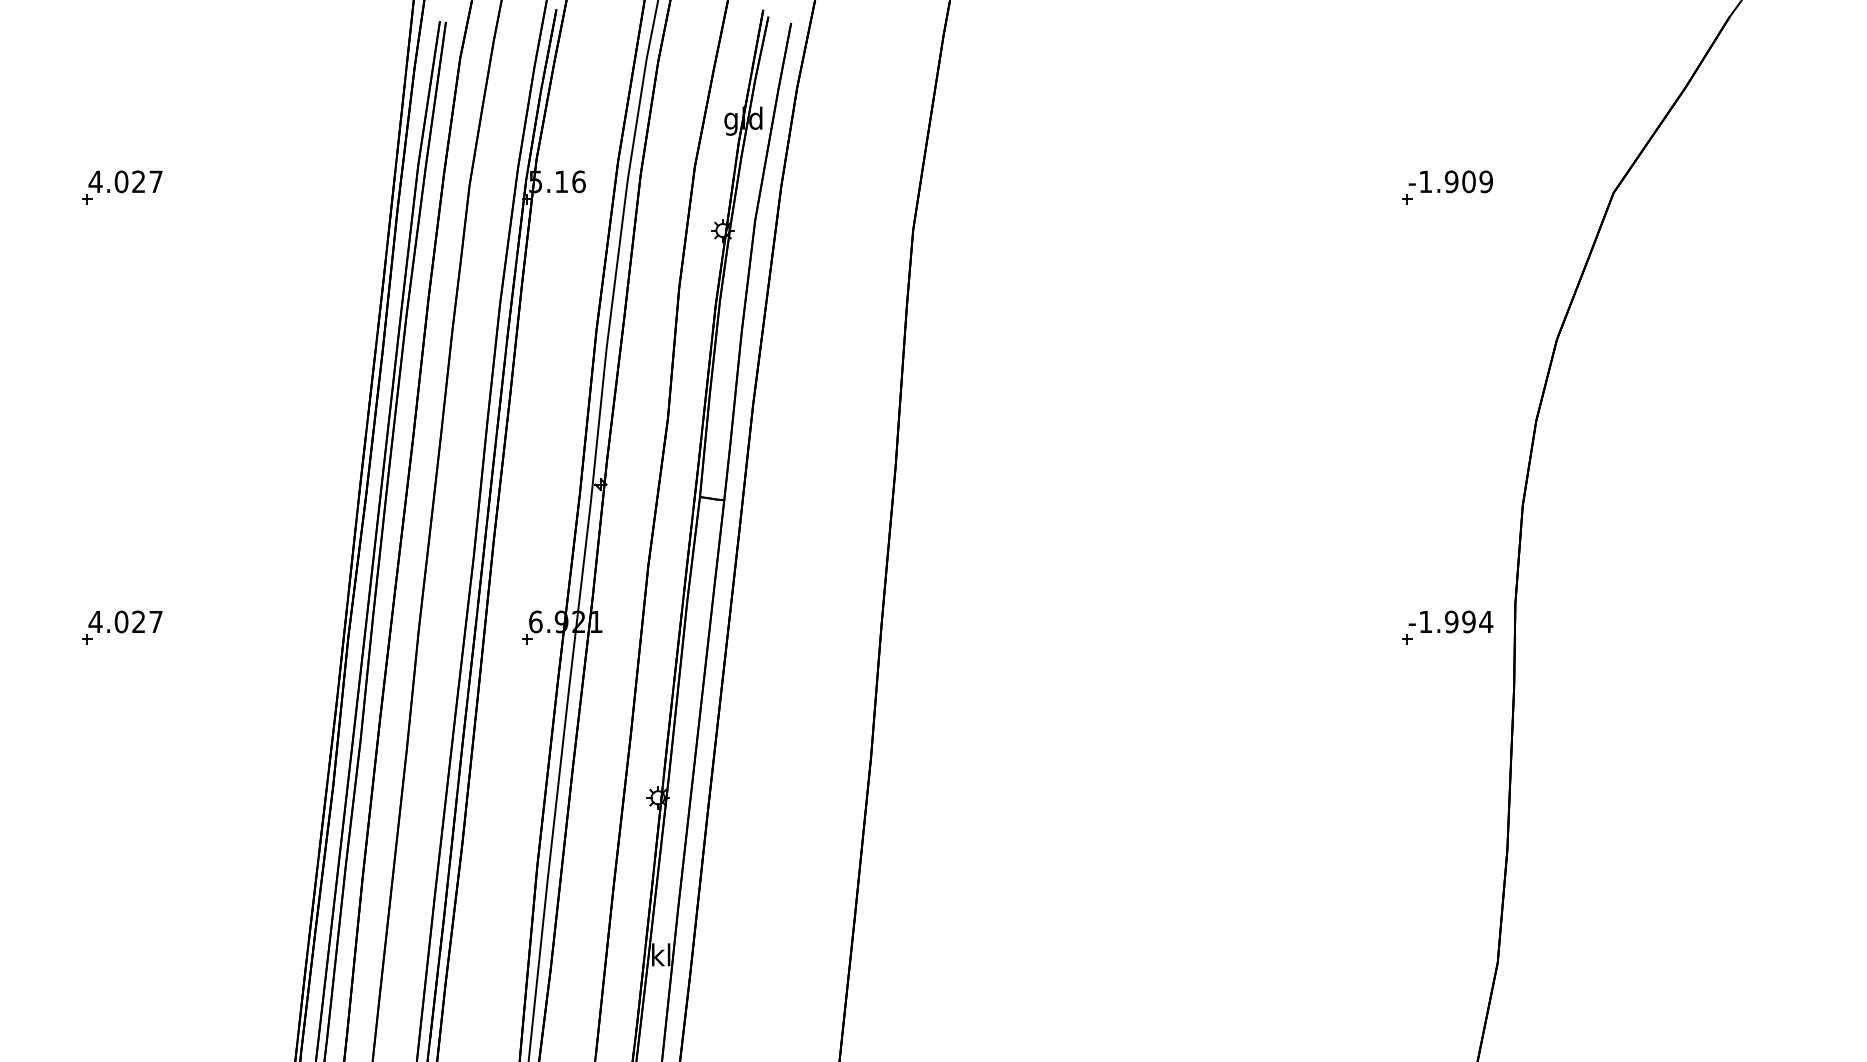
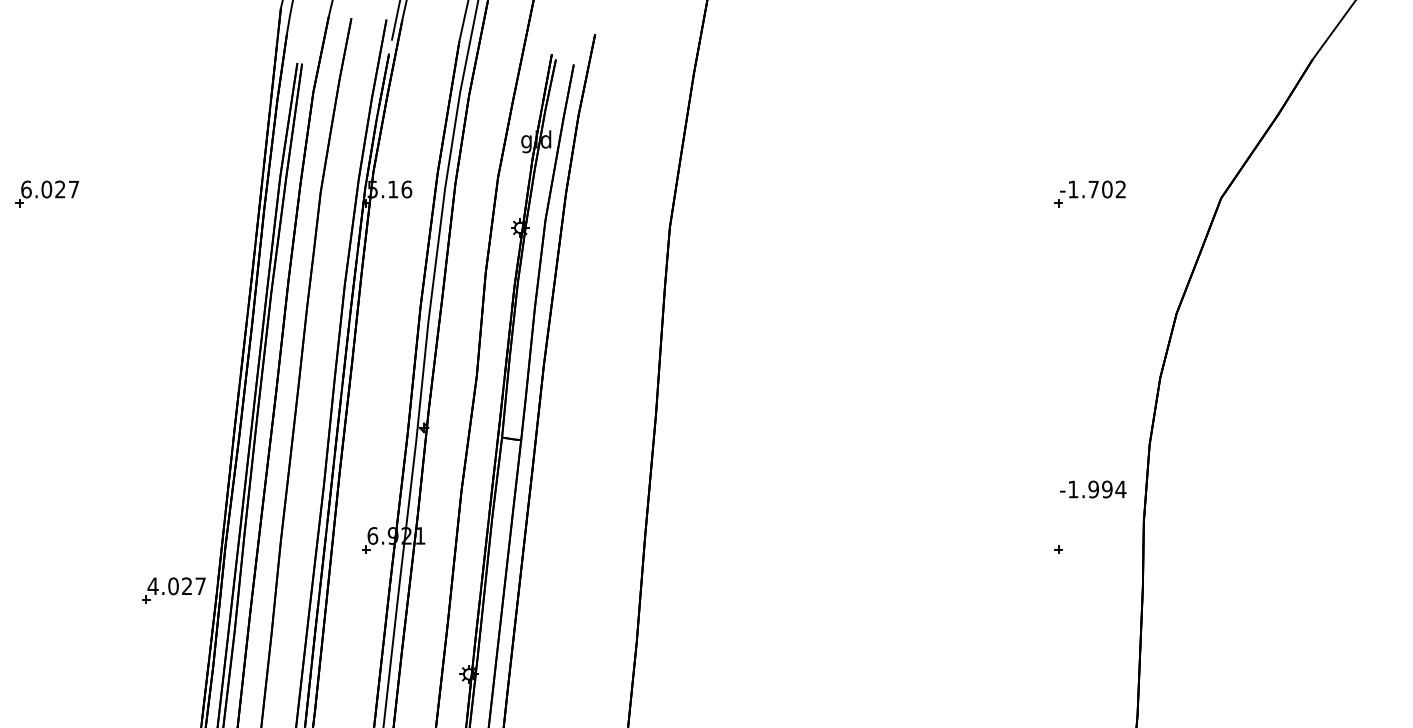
text: (95, 181) -> (26, 189), 4.027 -> 6.027
text: (1468, 181) -> (1106, 189), -1.909 -> -1.702
text: (1450, 621) -> (1092, 489), moved
part: (122, 627) -> (174, 590), moved

